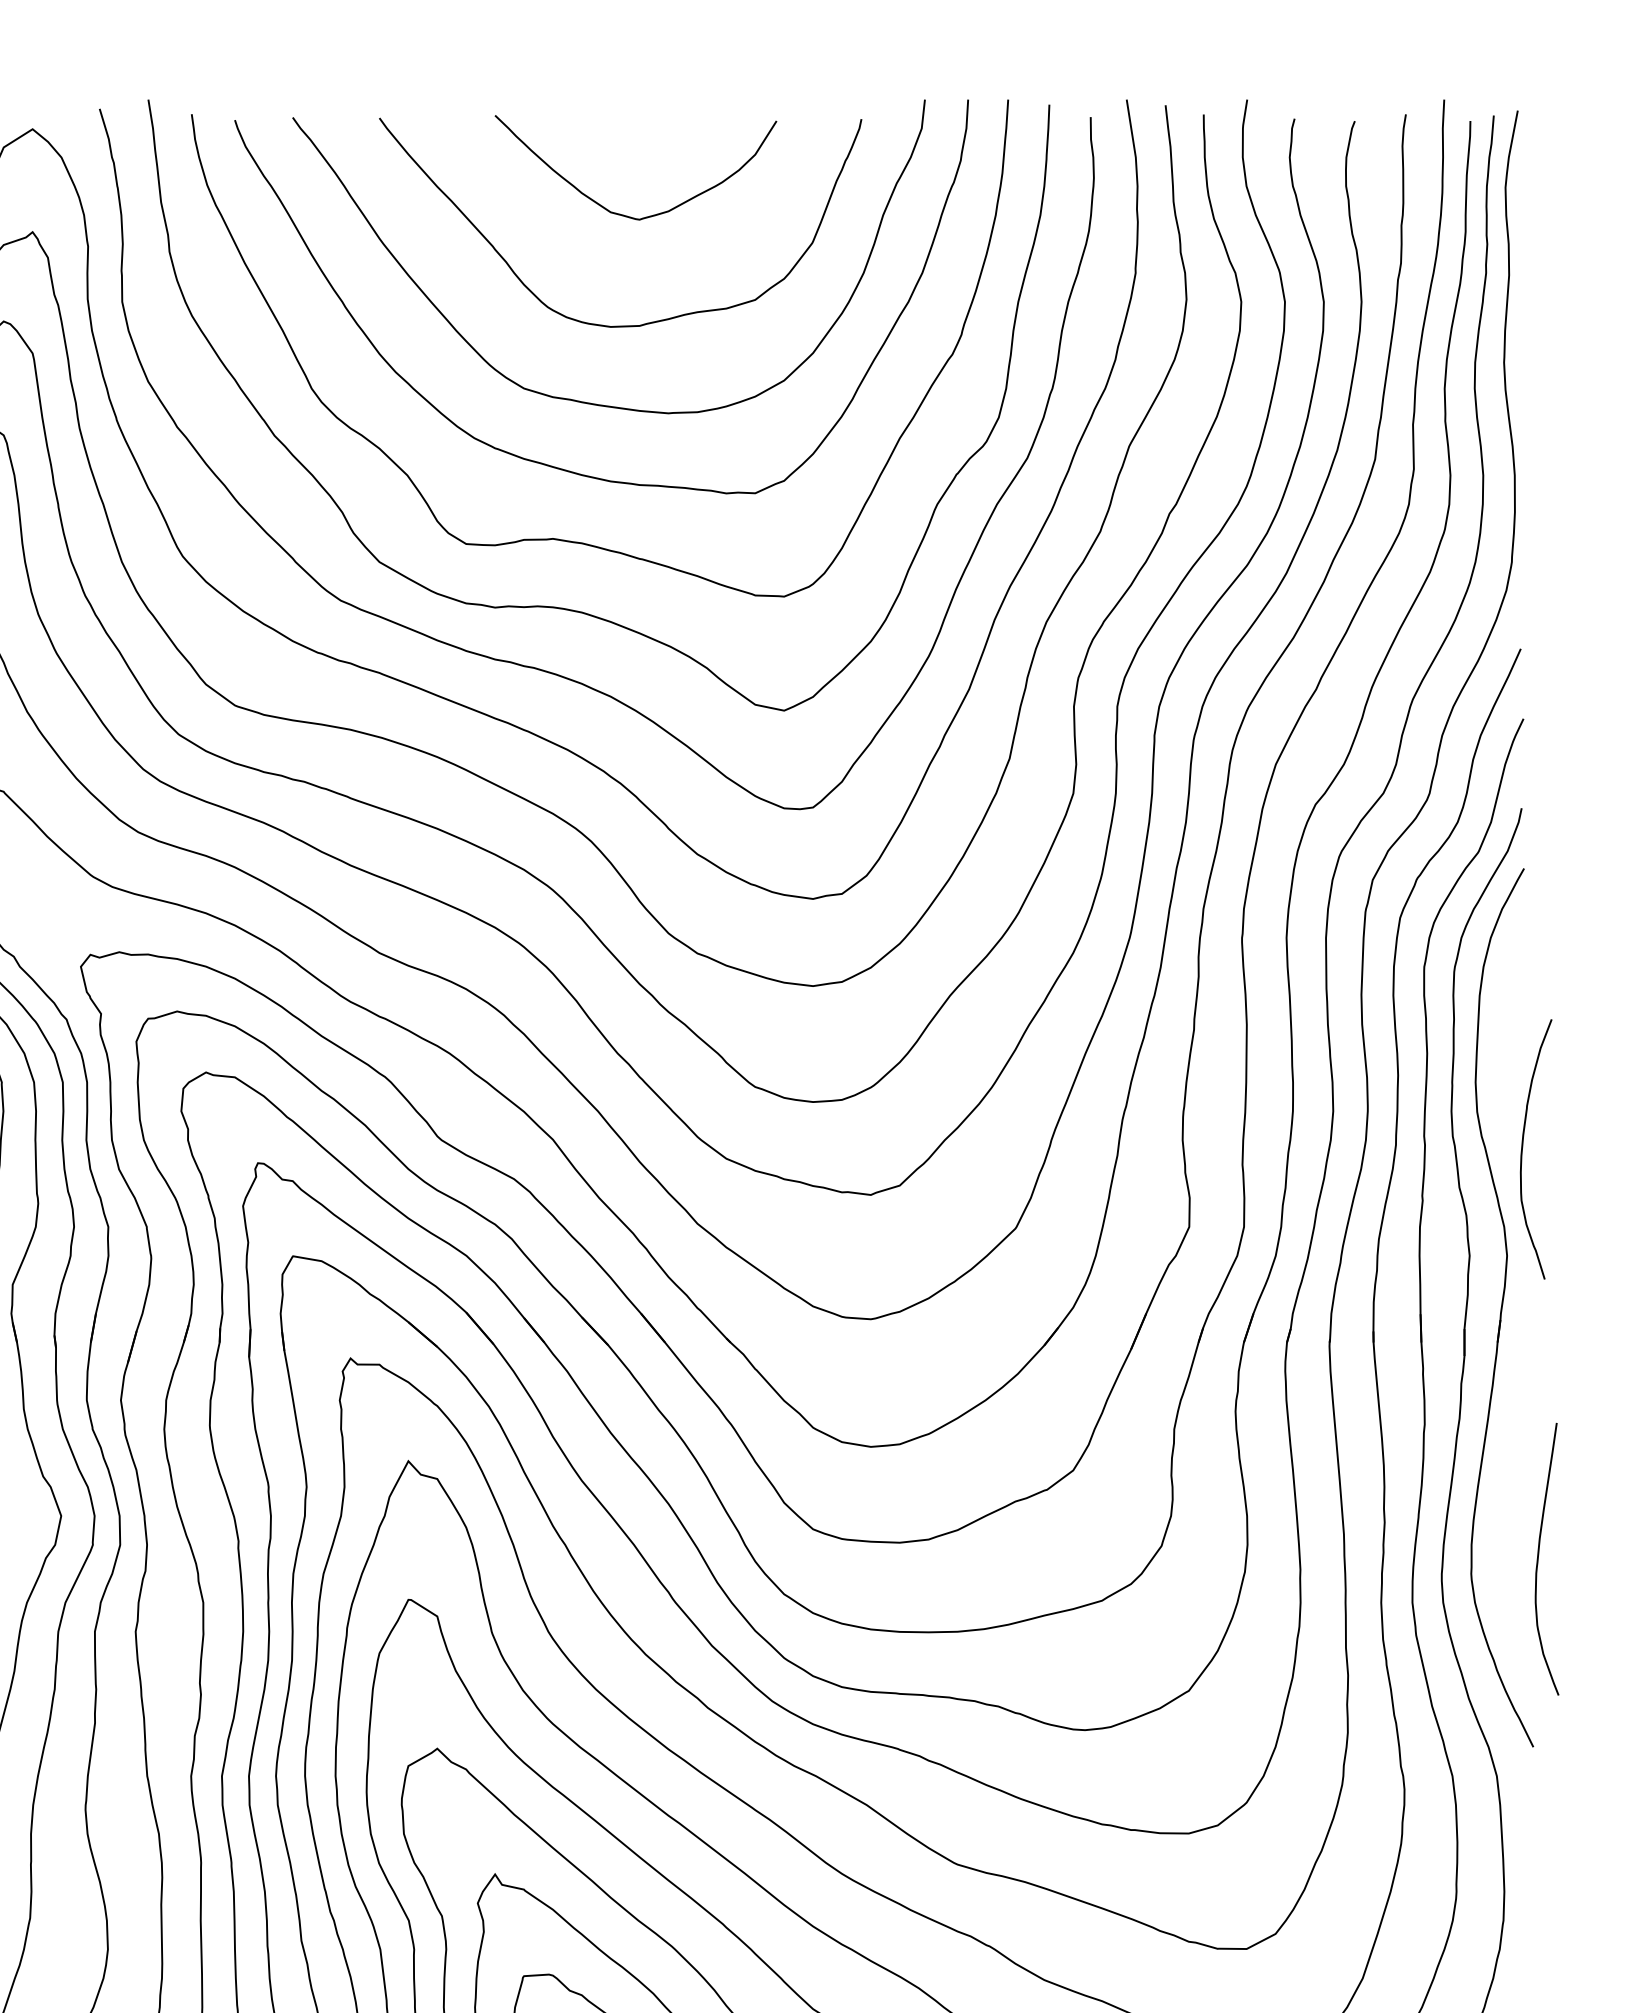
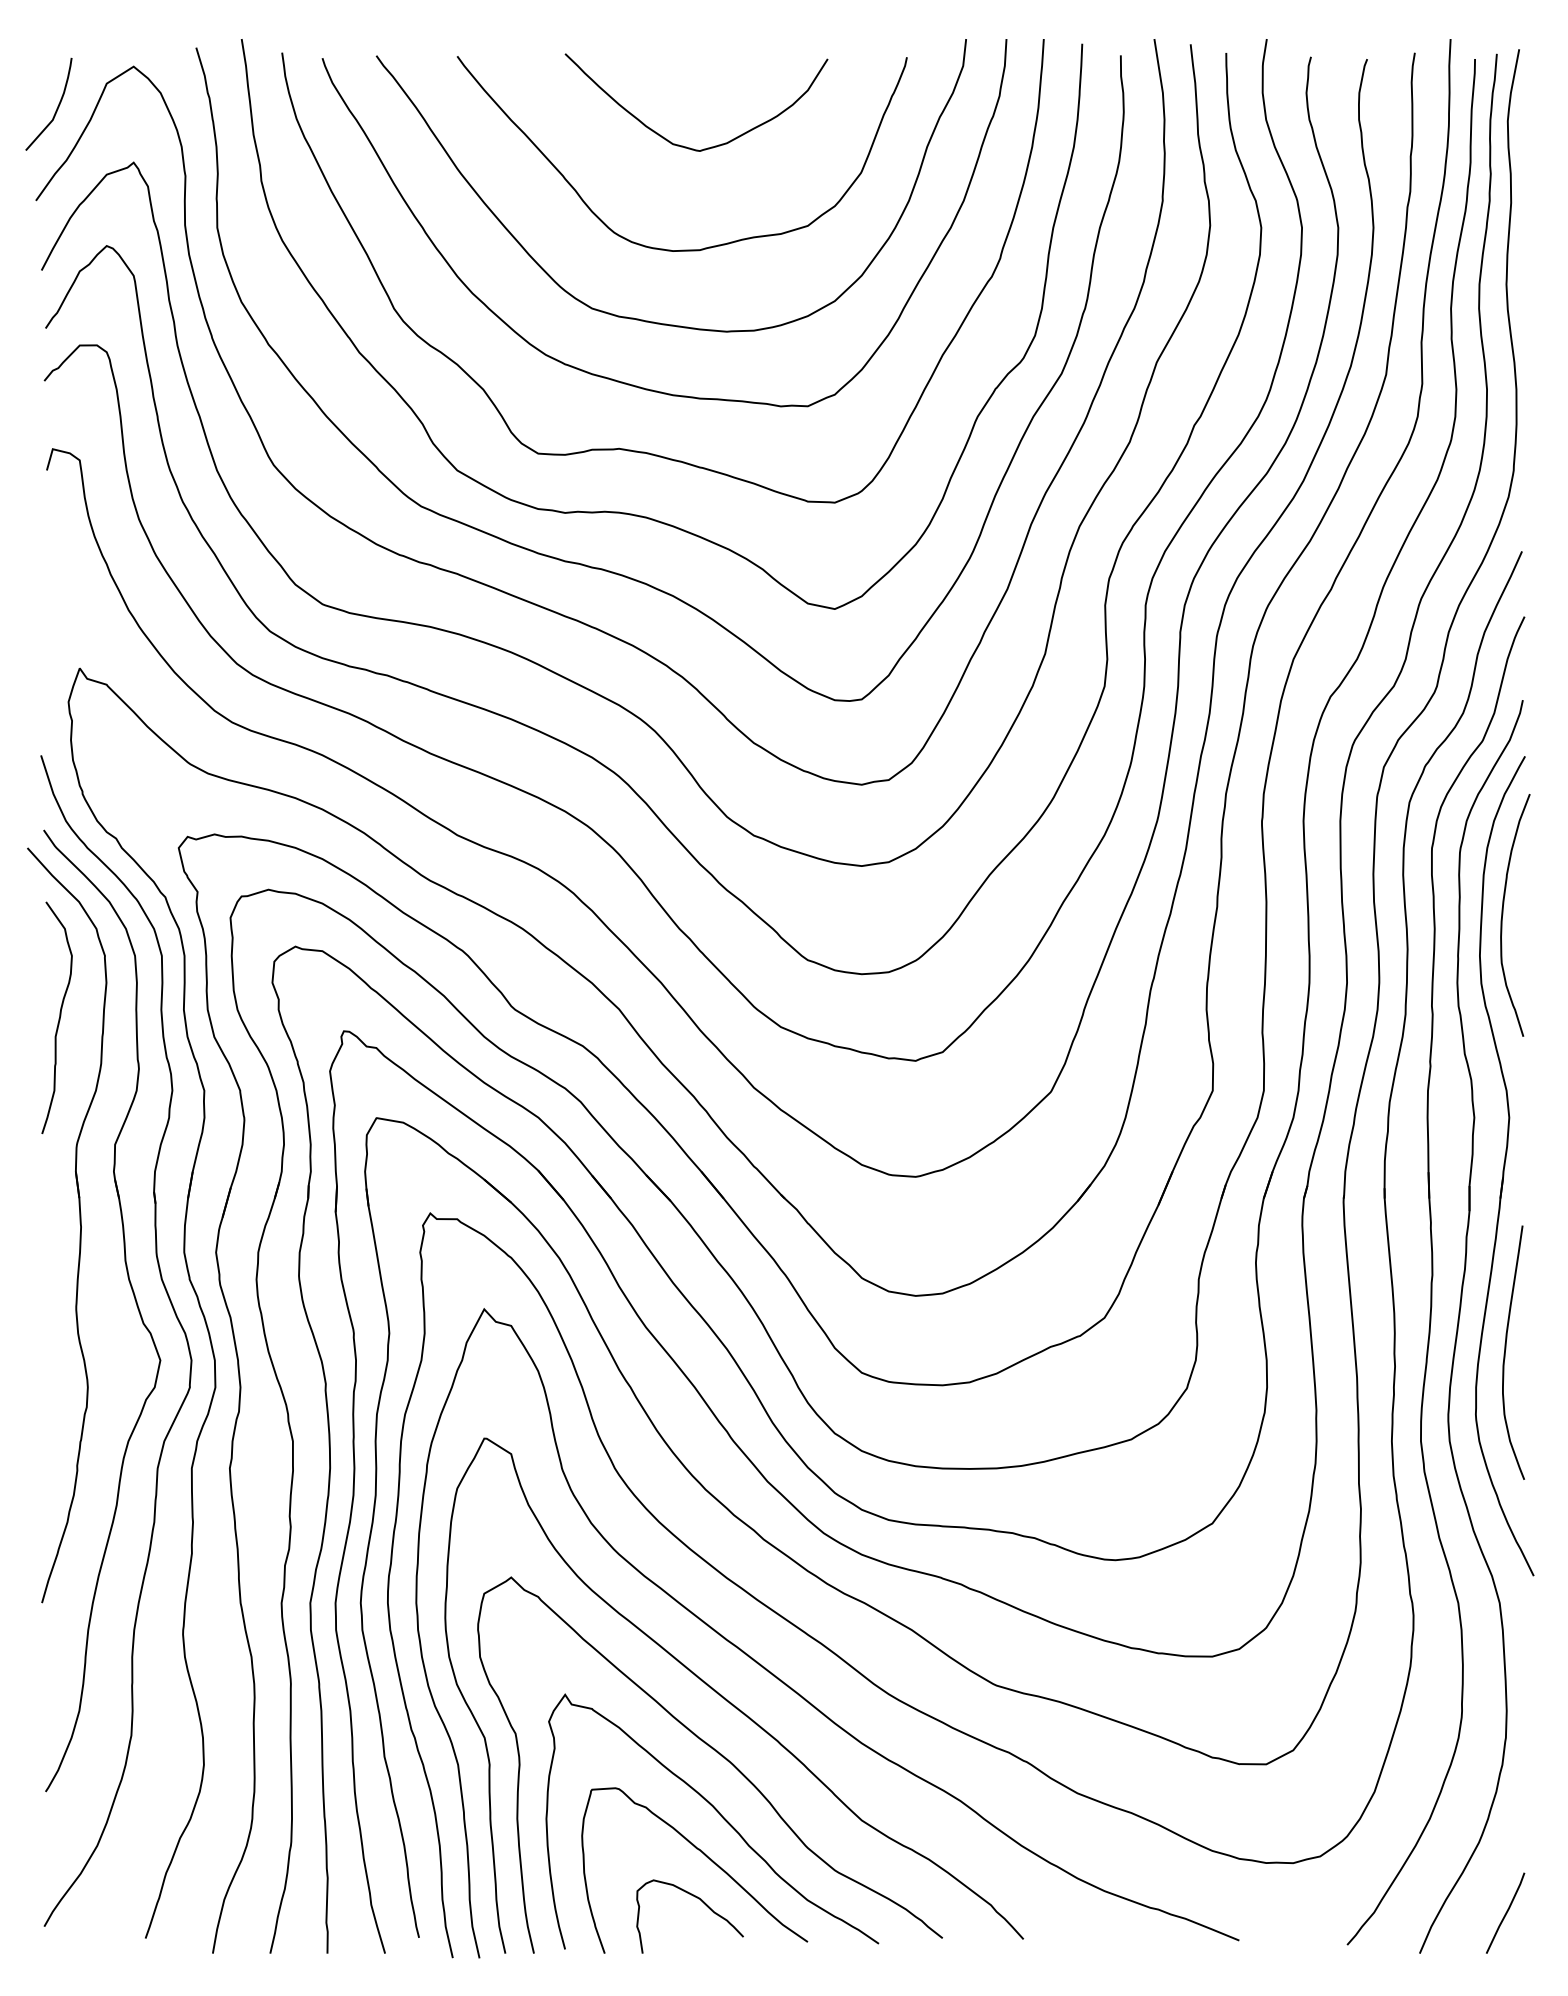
curve: (1523, 1149) -> (1503, 915), moved
curve: (1539, 1555) -> (1506, 1349), moved

